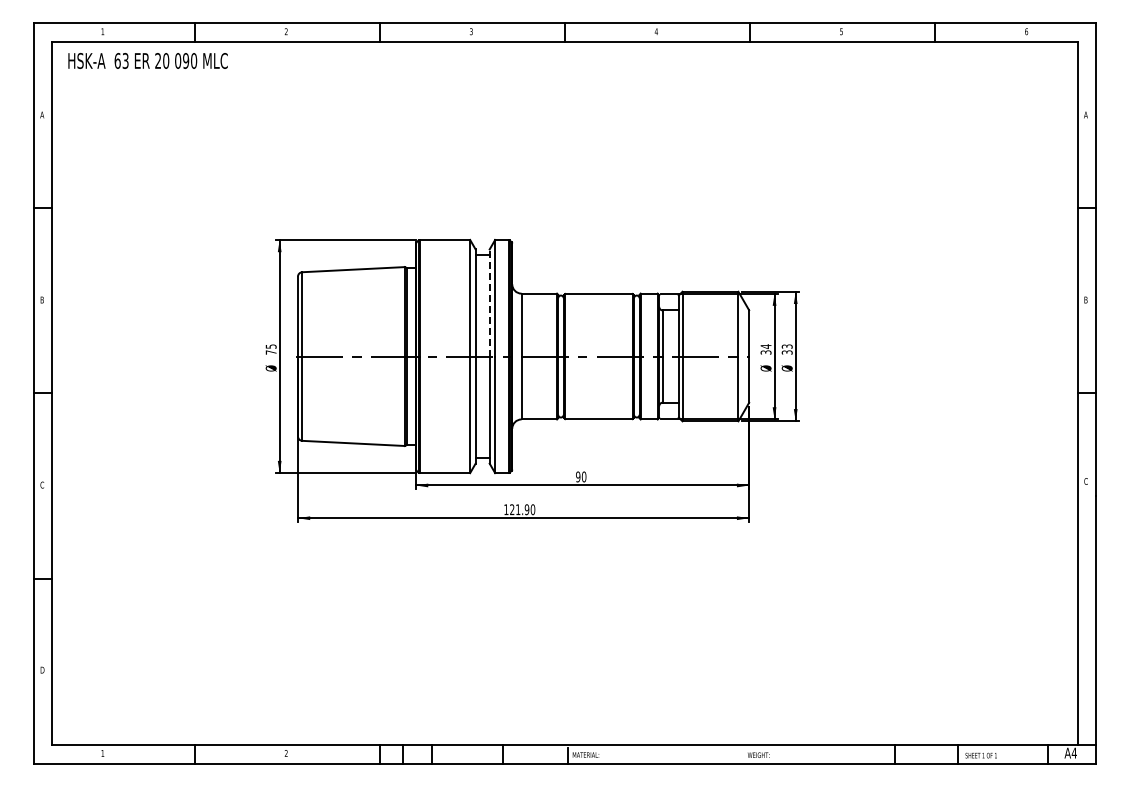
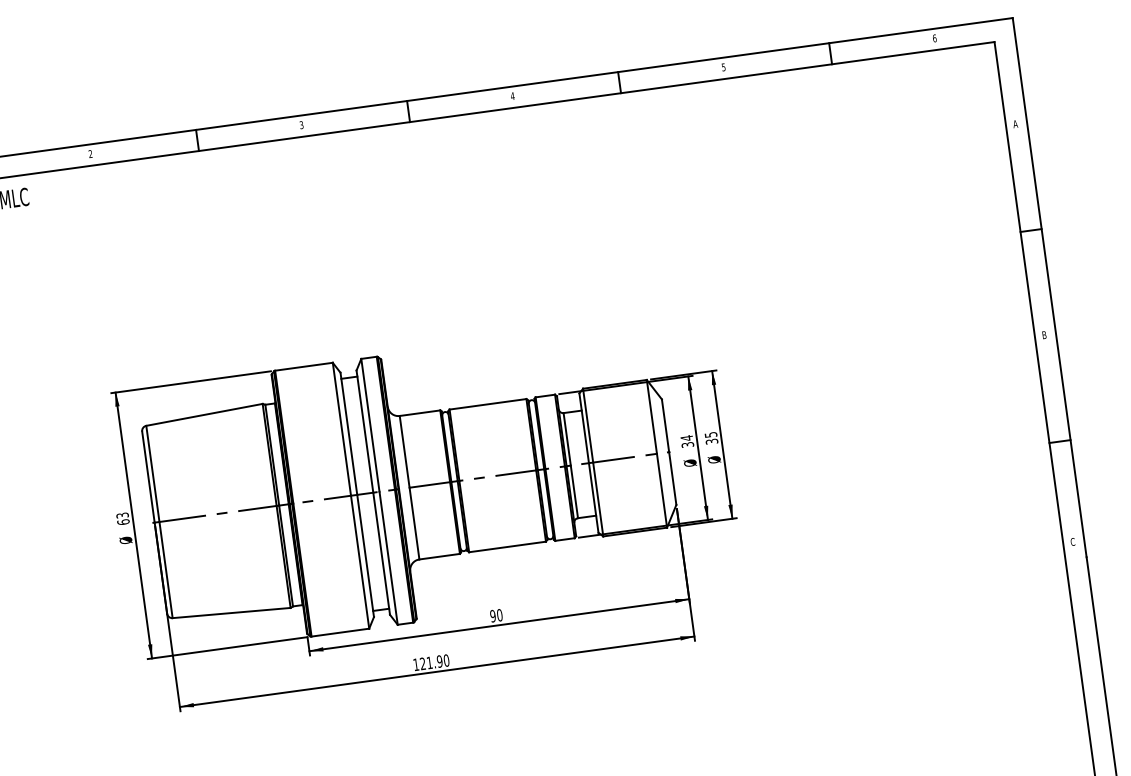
line: (489, 302) -> (364, 431), dashed -> solid
text: (785, 346) -> (709, 435), 33 -> 35
text: (270, 349) -> (122, 518), 75 -> 63

